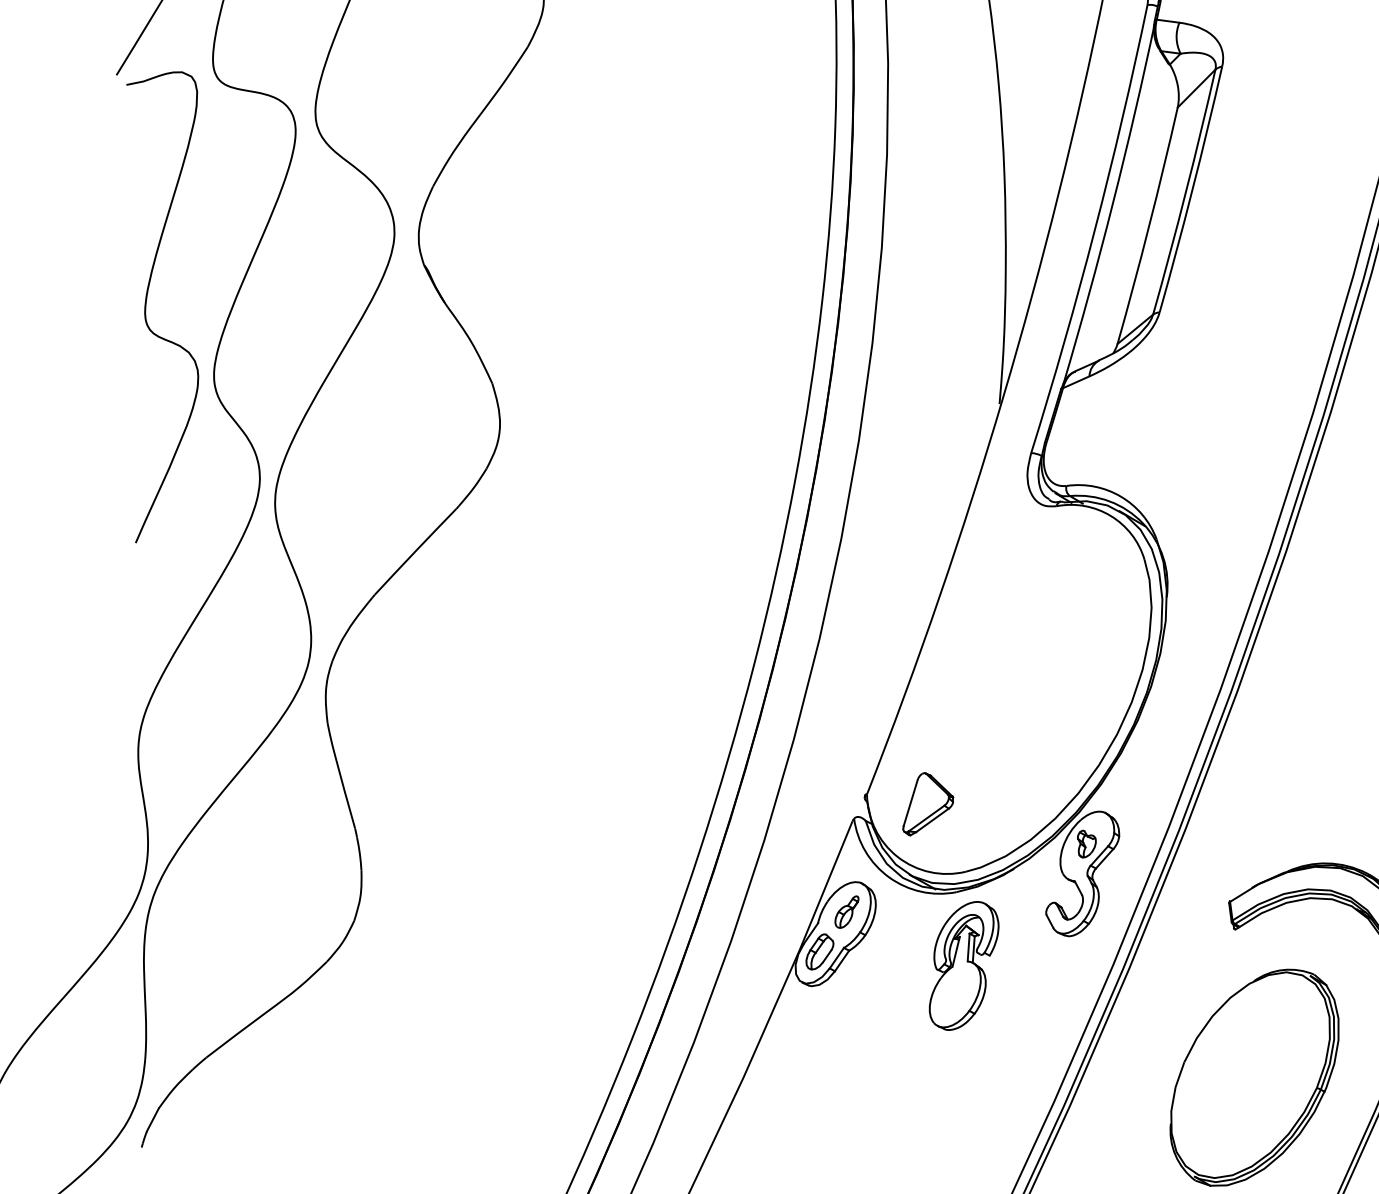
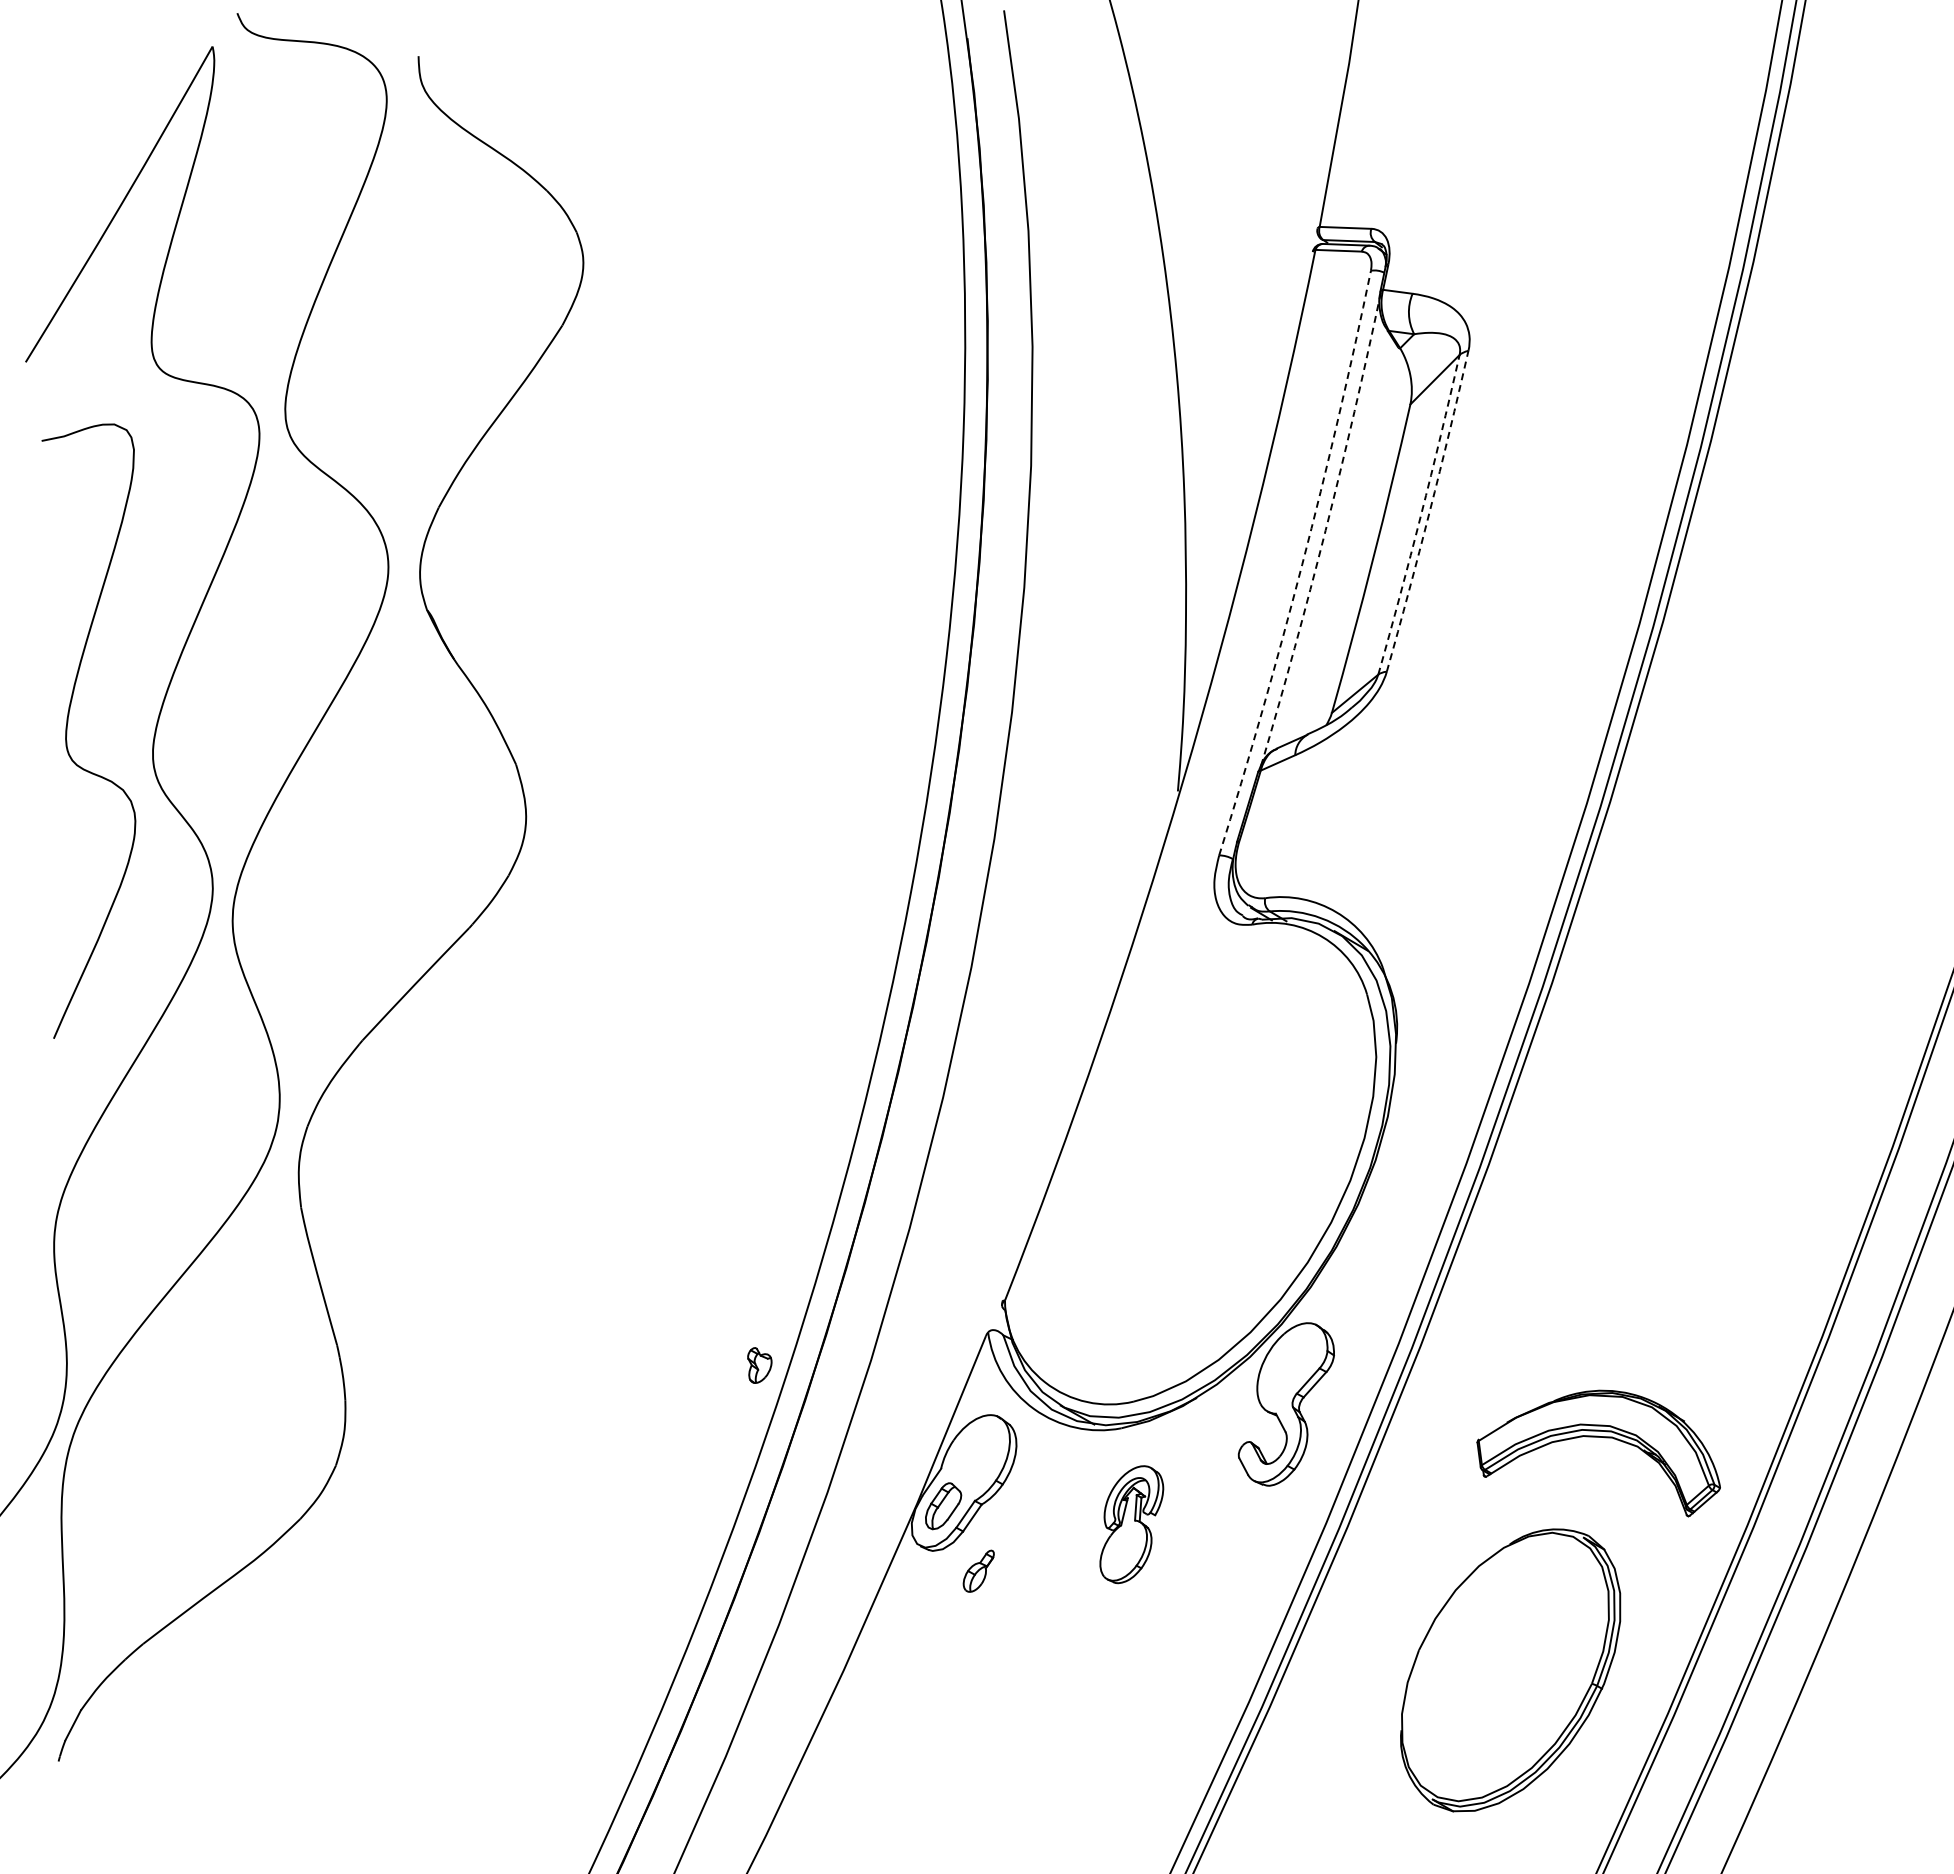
arc: (1192, 189) -> (1429, 511), solid -> dashed
arc: (1186, 192) -> (1421, 515), solid -> dashed
arc: (1112, 204) -> (1325, 530), solid -> dashed
arc: (1095, 230) -> (1302, 564), solid -> dashed
curve: (146, 306) -> (67, 730), moved
part: (927, 804) -> (1084, 1313), removed
part: (1086, 844) -> (759, 1365), moved
part: (846, 911) -> (978, 1570), moved
part: (963, 965) -> (1131, 1524), size x0.7

